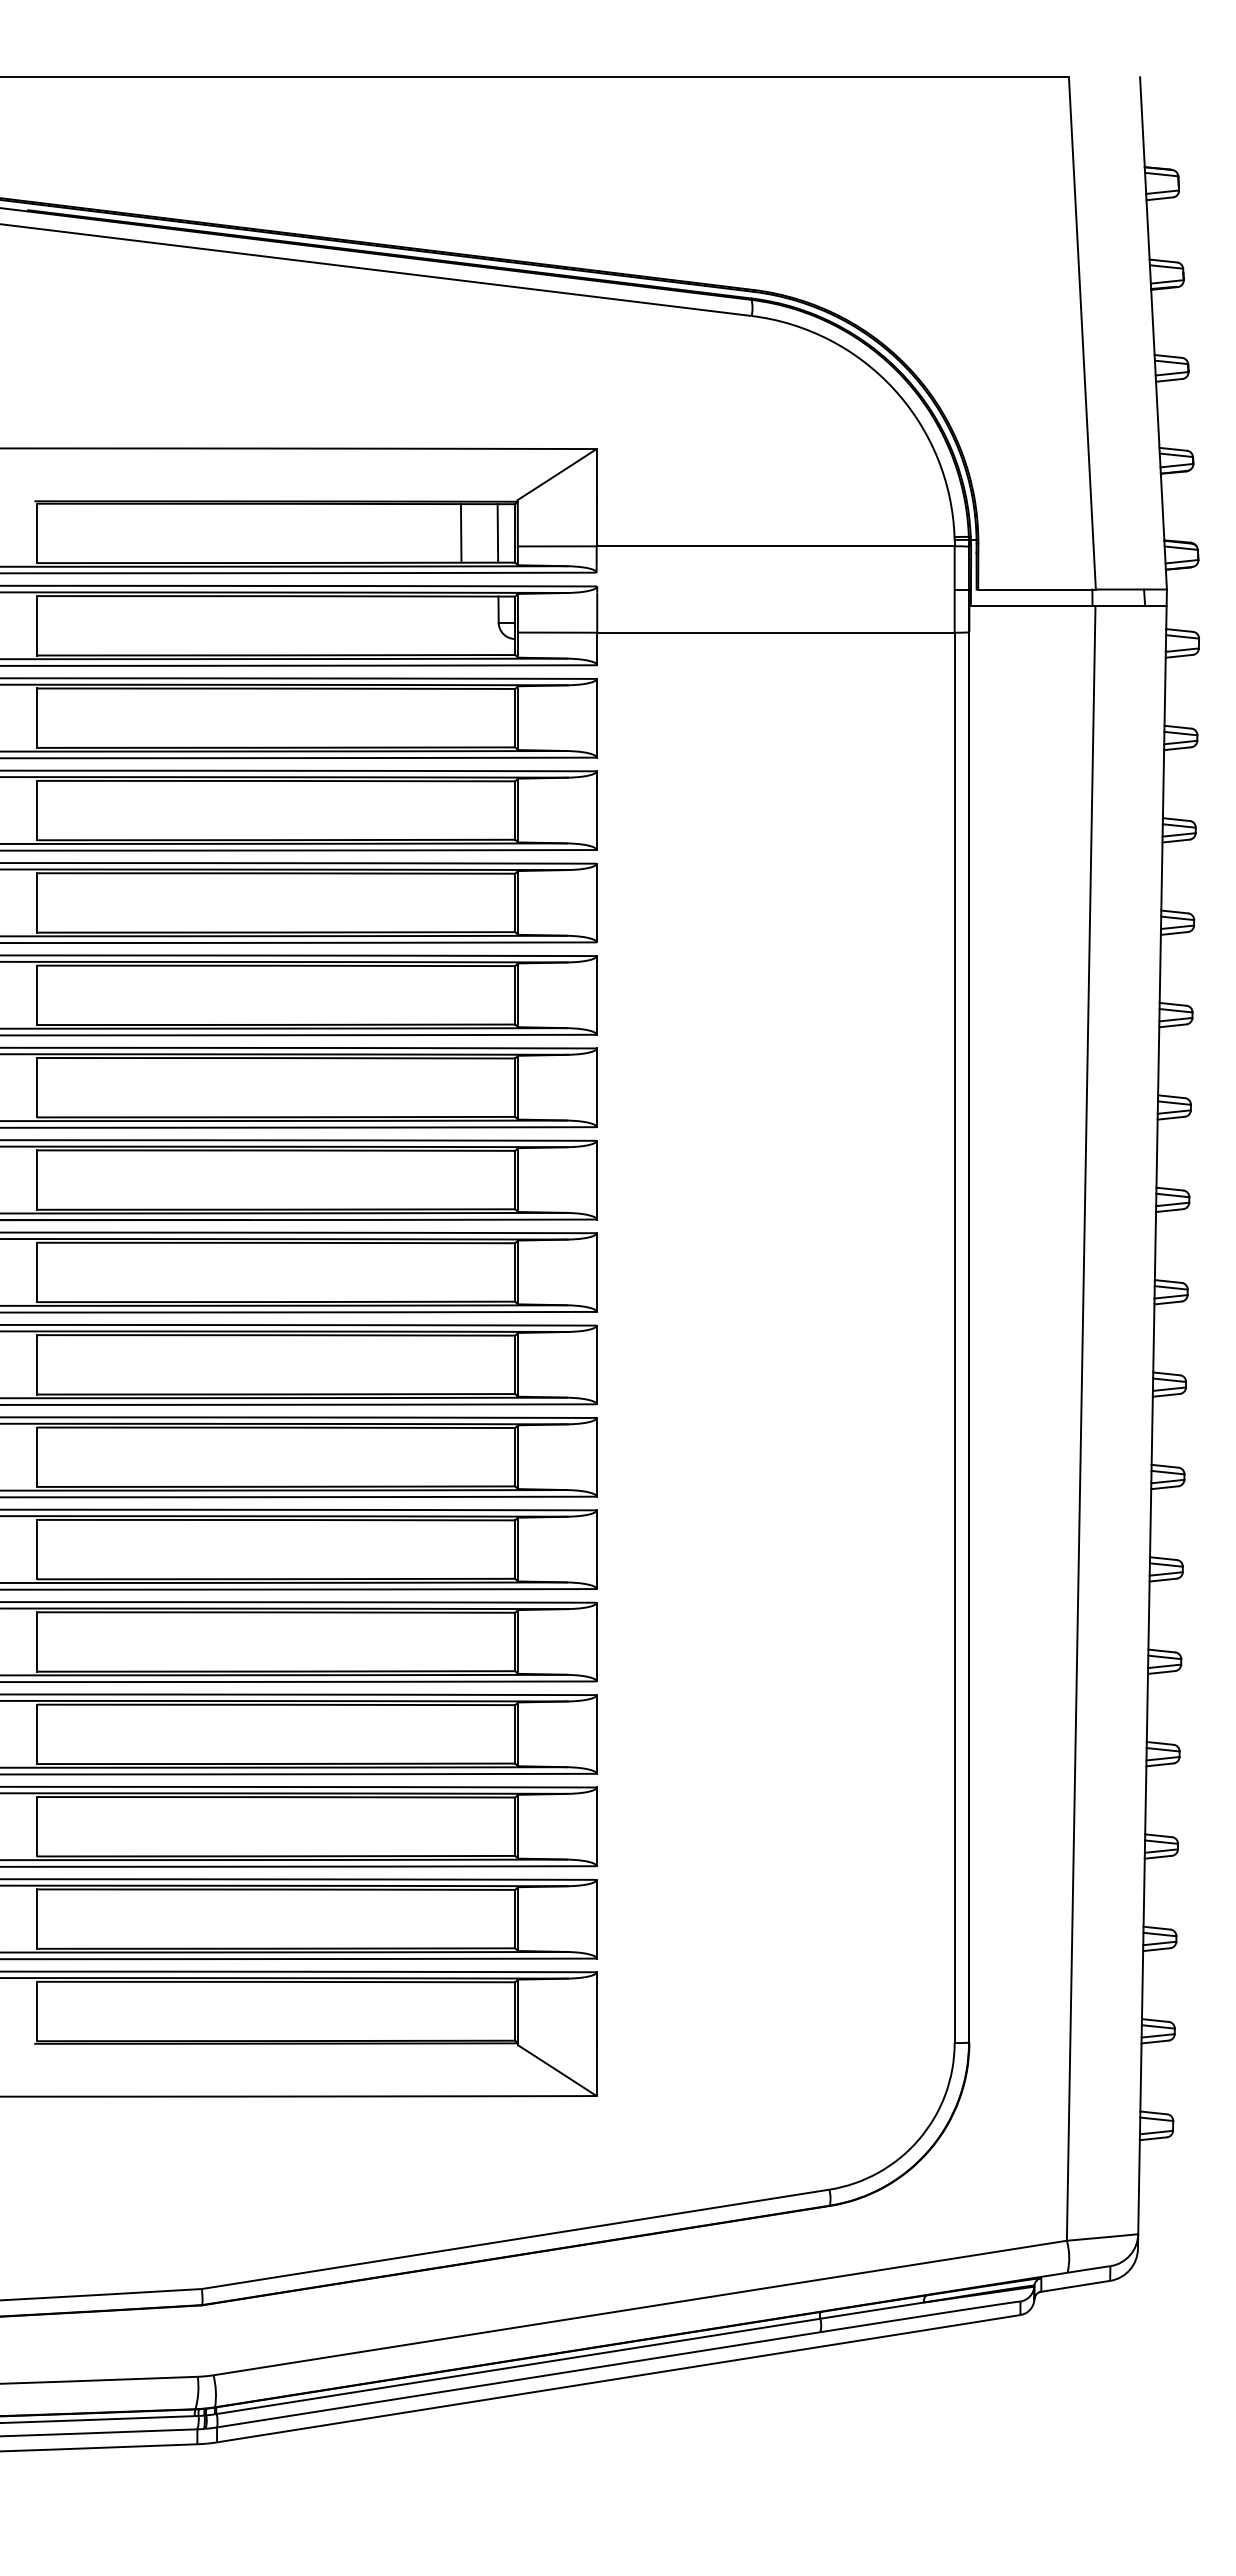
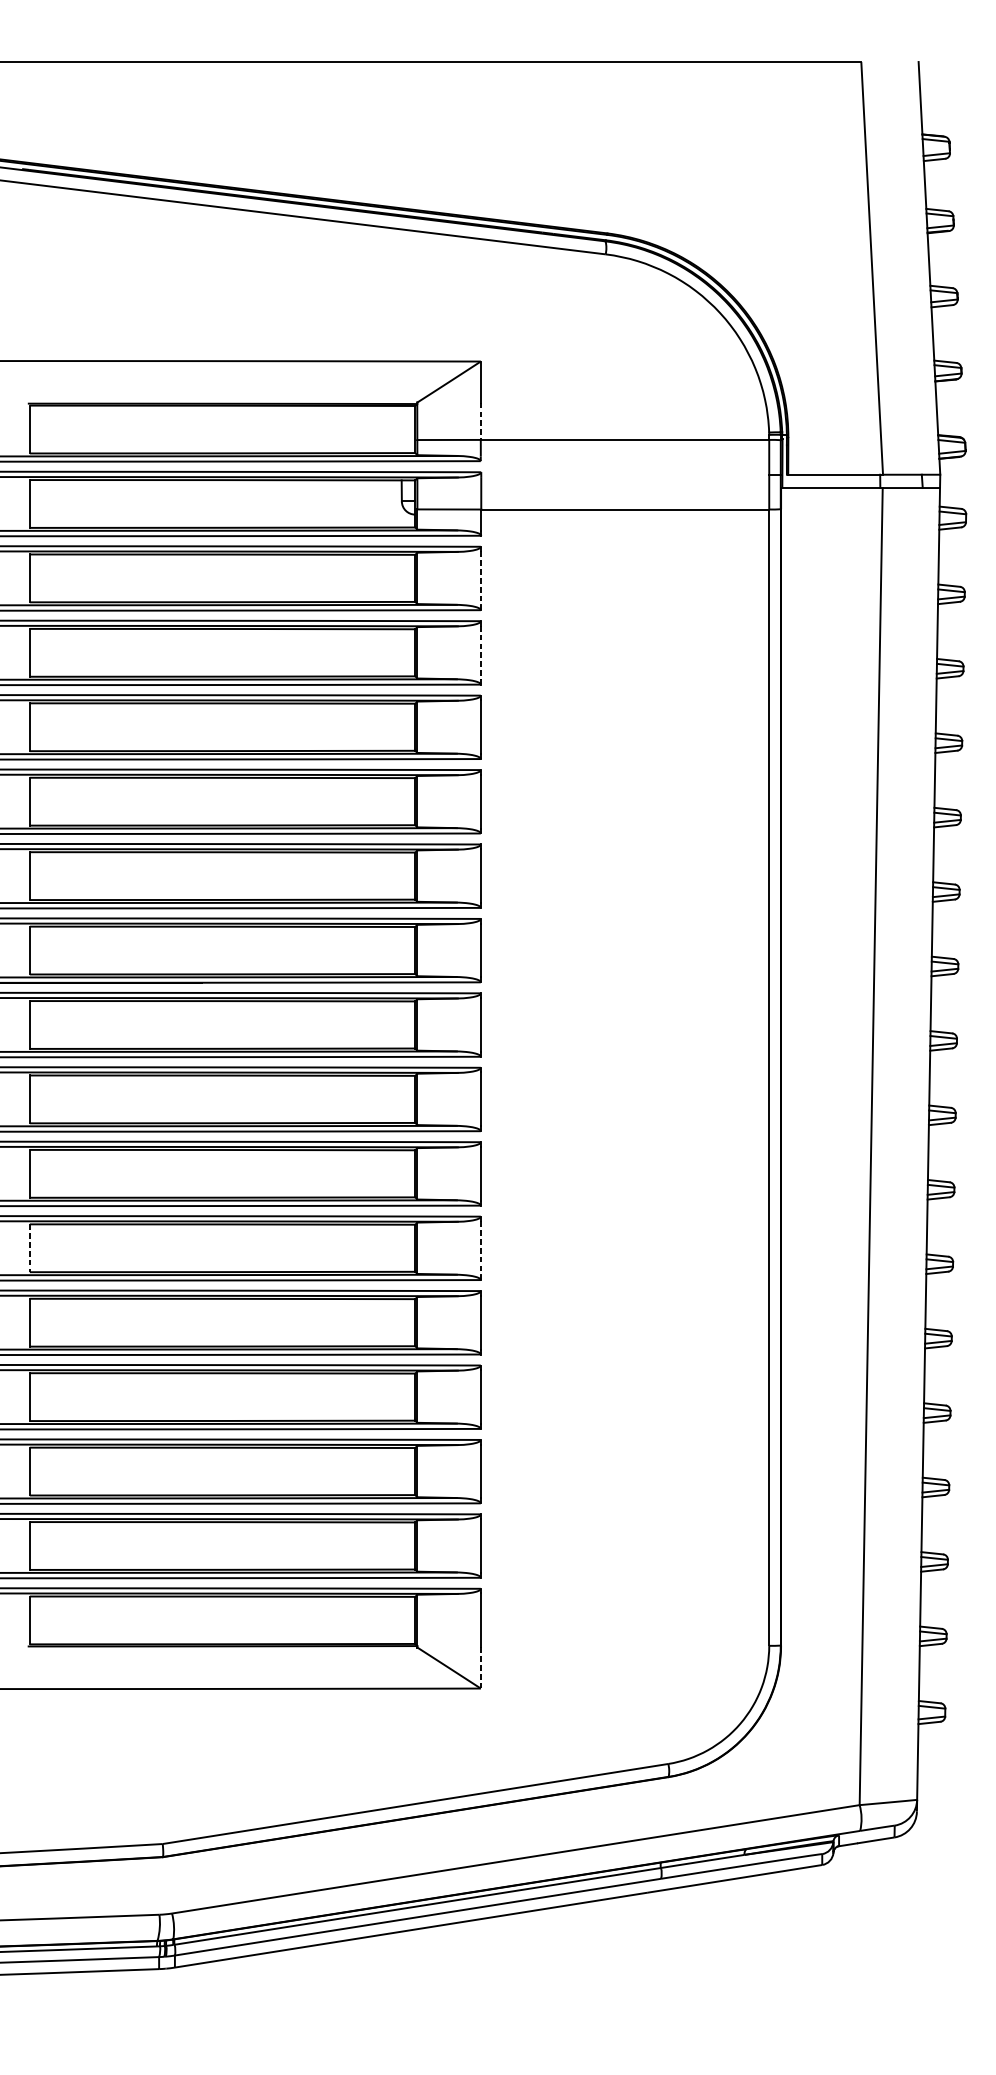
line: (596, 523) -> (480, 421), solid -> dashed
line: (460, 533) -> (371, 429), removed
line: (497, 533) -> (400, 429), removed
line: (596, 718) -> (480, 578), solid -> dashed
line: (596, 811) -> (480, 653), solid -> dashed
line: (36, 1549) -> (29, 1248), solid -> dashed
line: (596, 1550) -> (480, 1248), solid -> dashed
line: (596, 2070) -> (480, 1667), solid -> dashed

